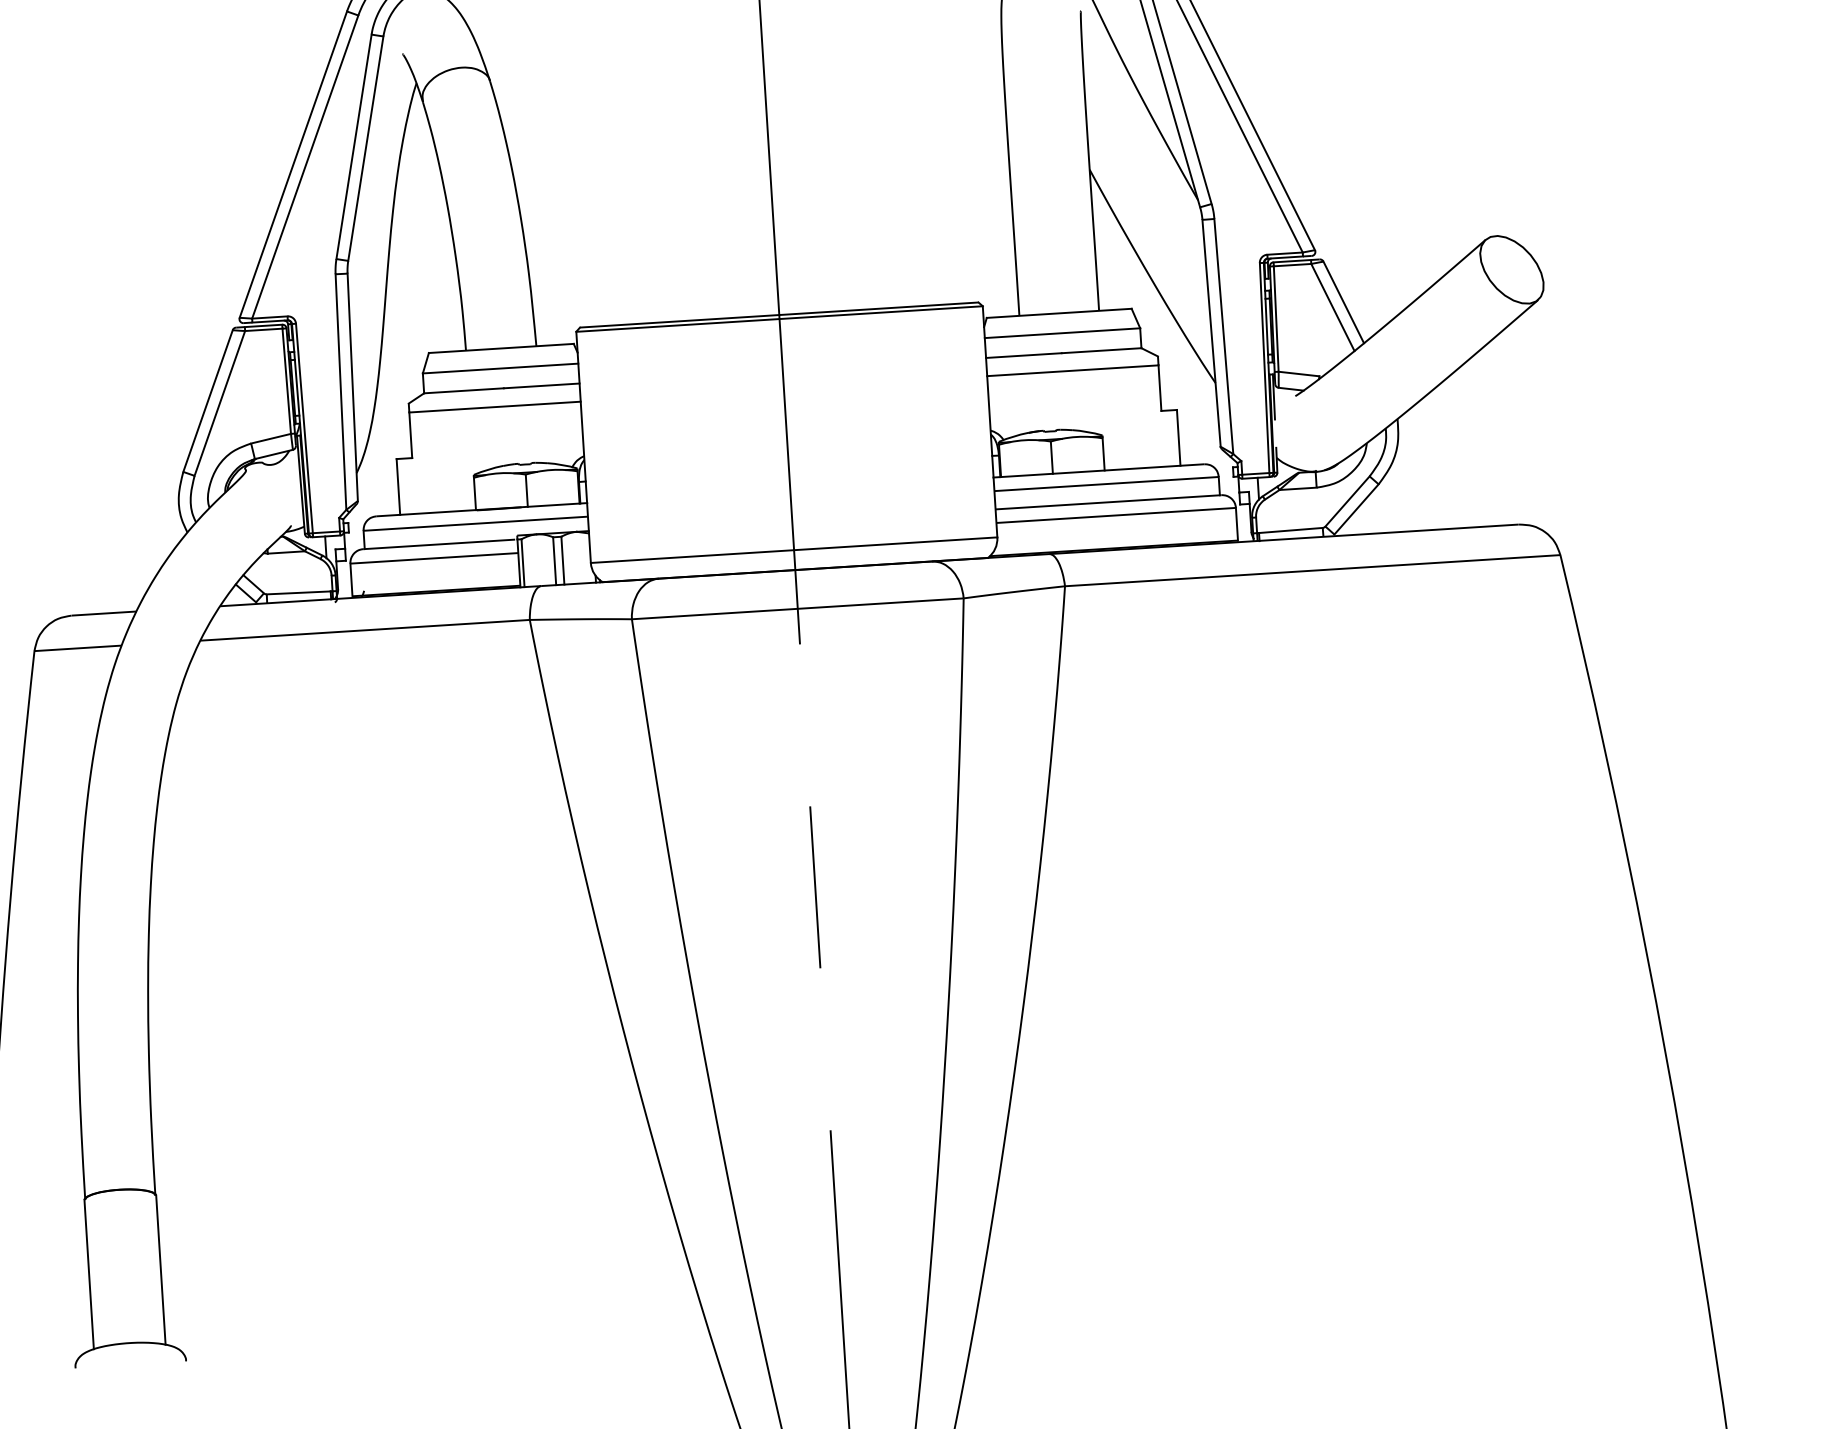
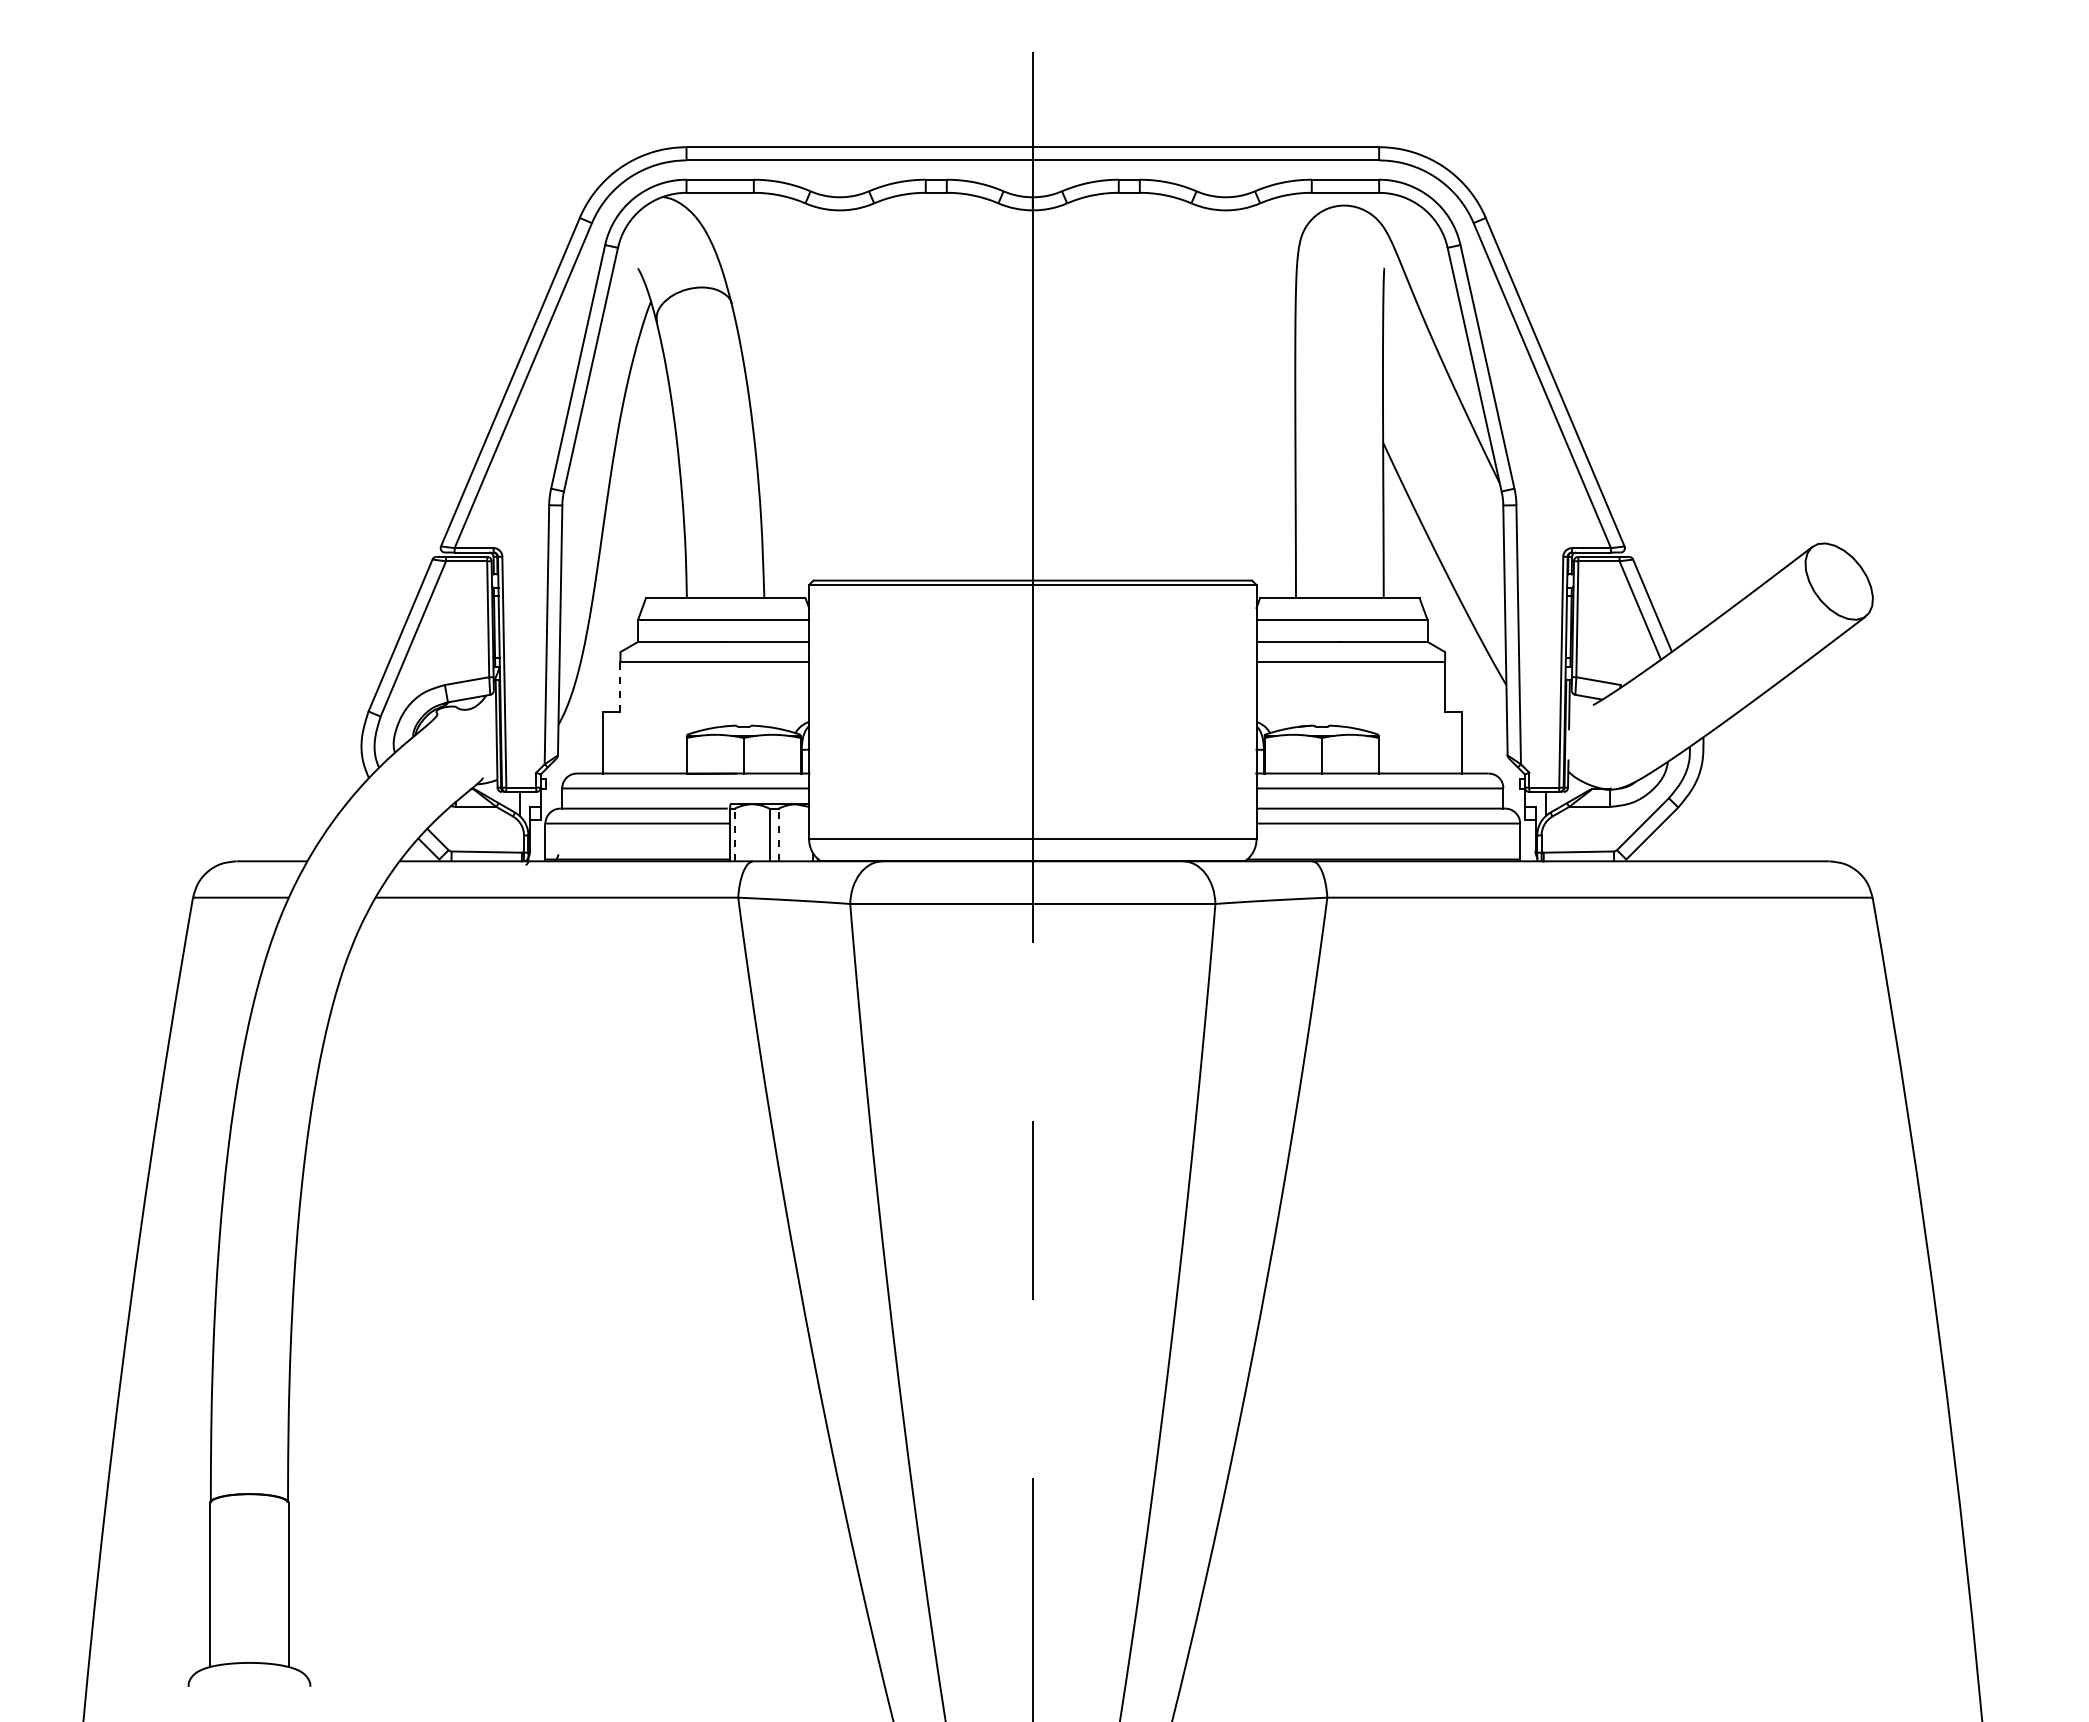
line: (410, 434) -> (620, 686), solid -> dashed
line: (562, 560) -> (778, 834), solid -> dashed
line: (522, 562) -> (734, 834), solid -> dashed

